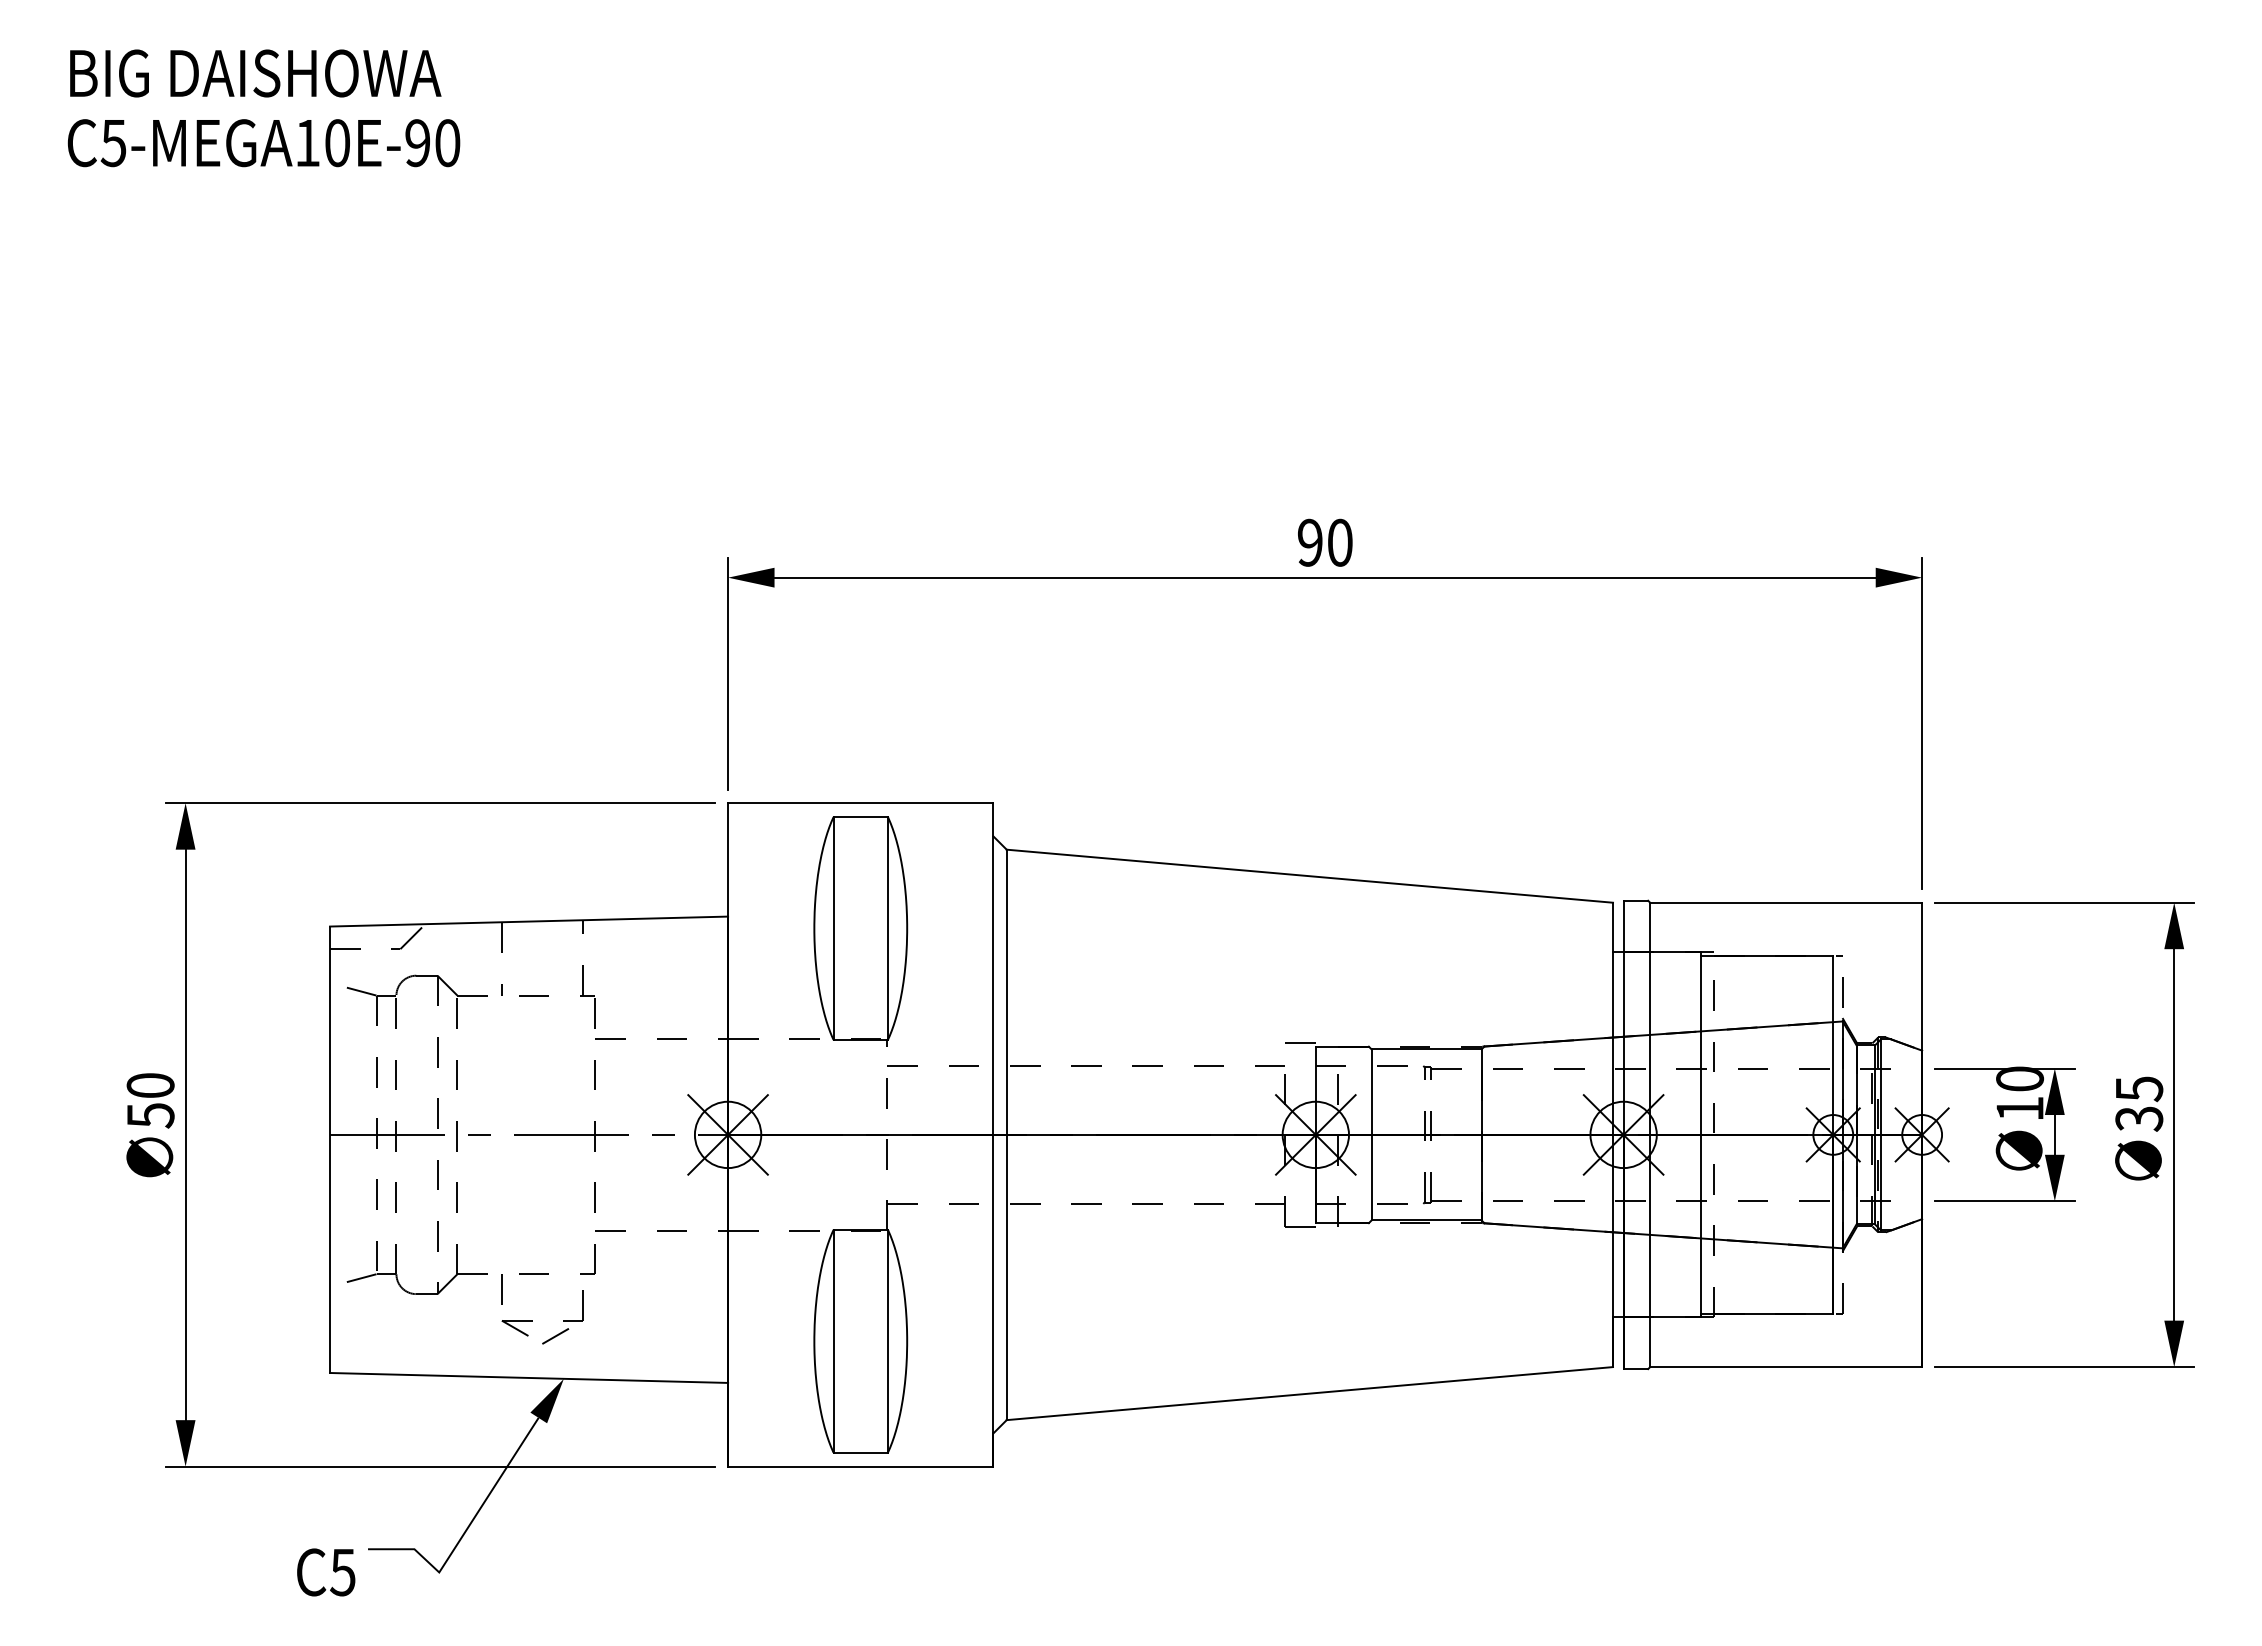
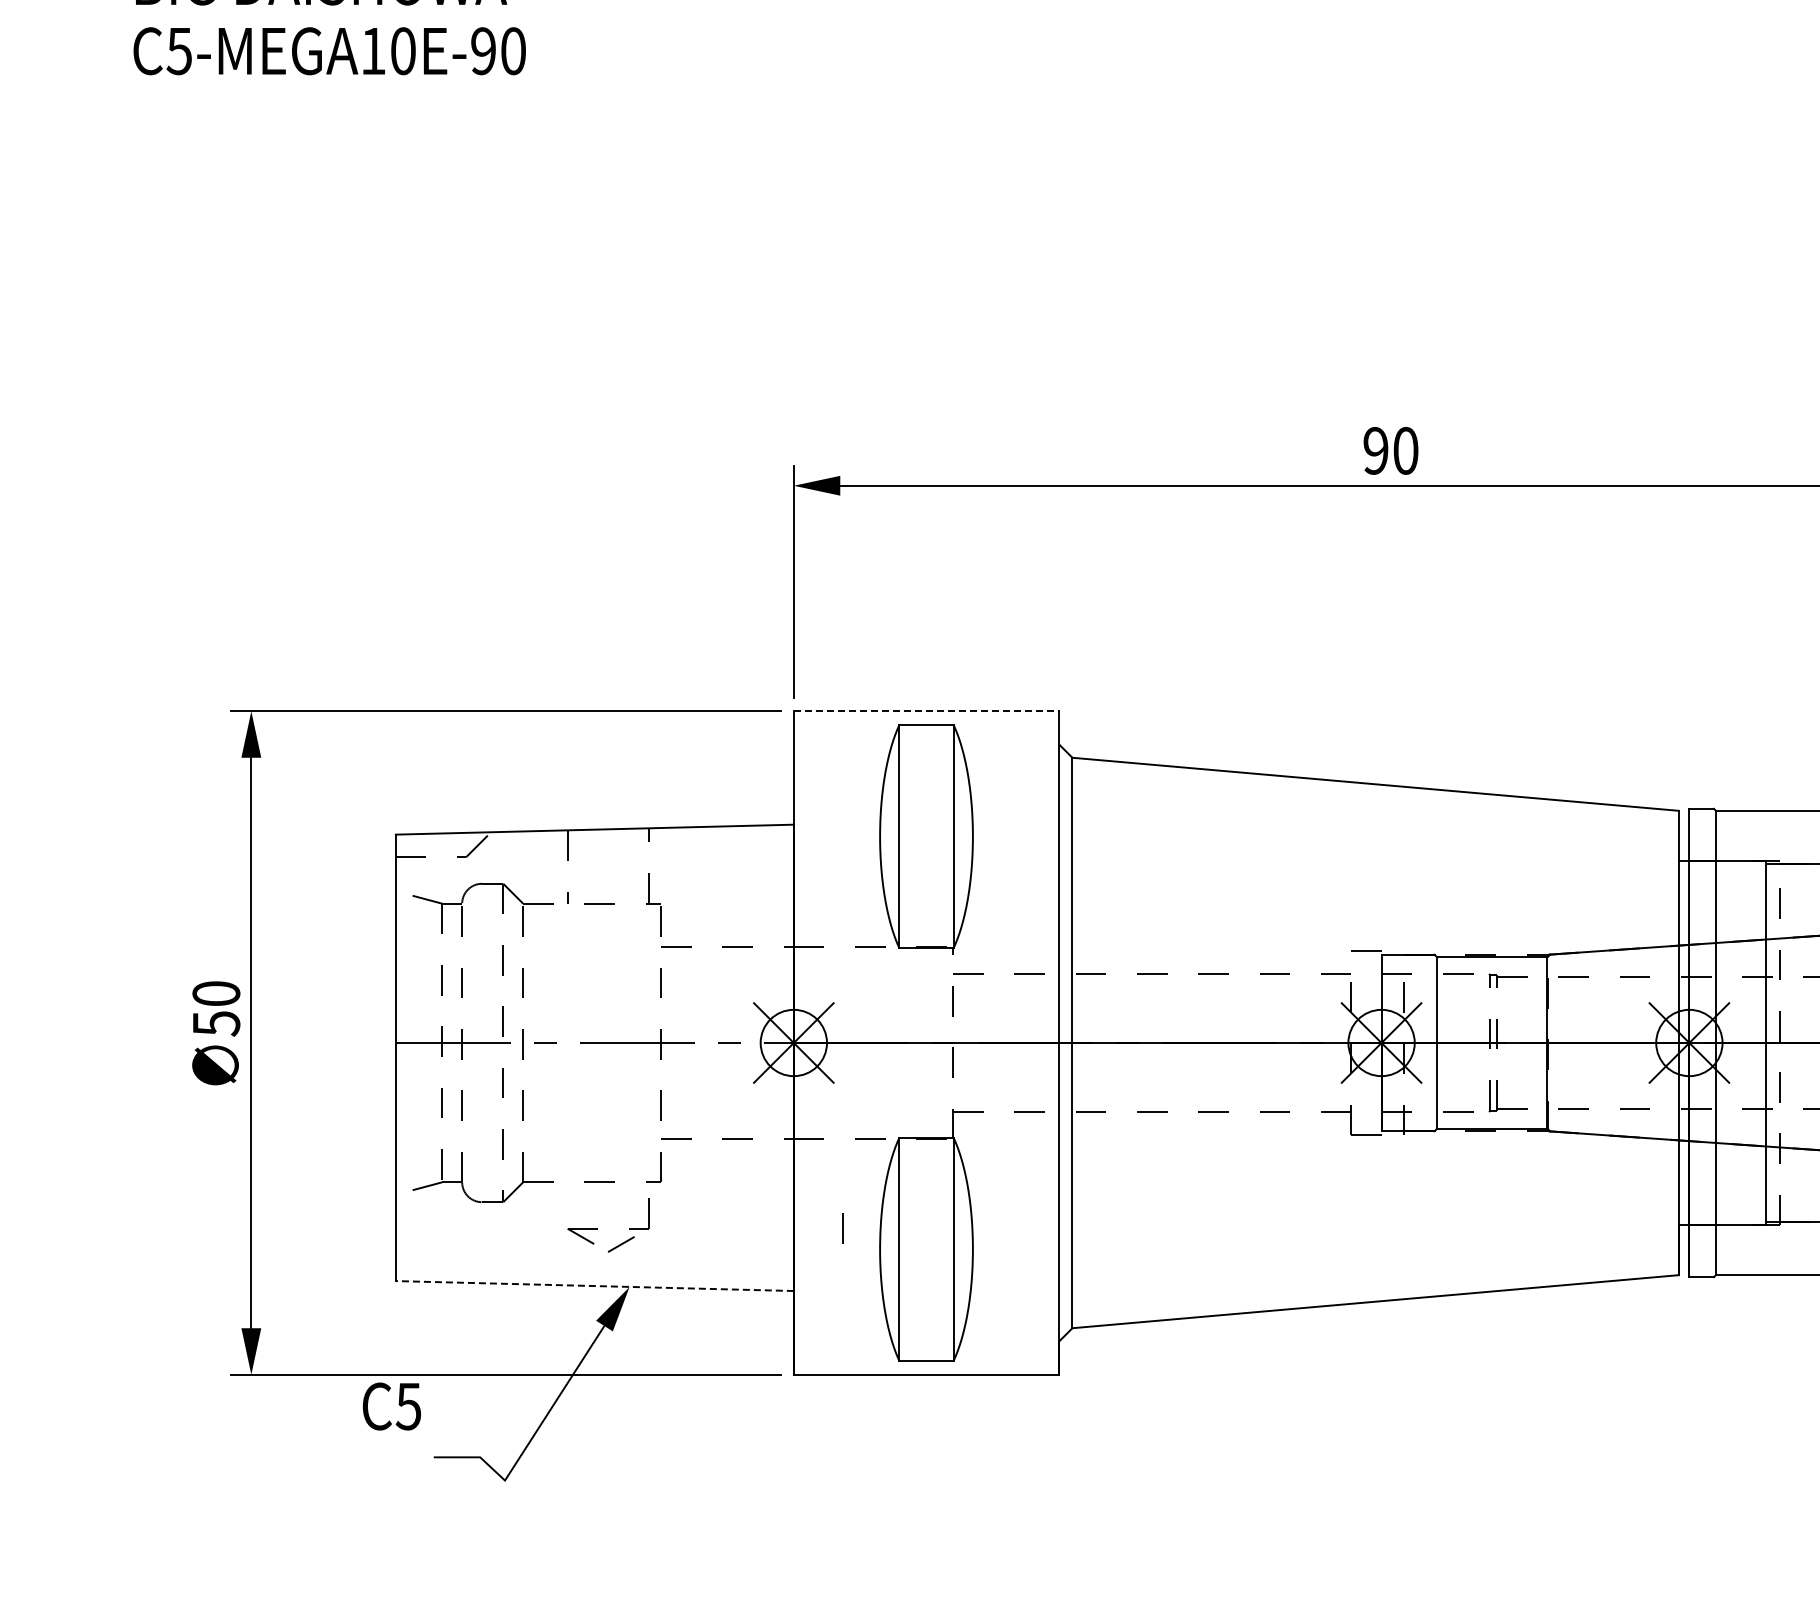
line: (860, 803) -> (926, 711), solid -> dashed
line: (501, 1289) -> (842, 1228), moved
line: (528, 1377) -> (594, 1285), solid -> dashed
text: (326, 1572) -> (392, 1406), moved

